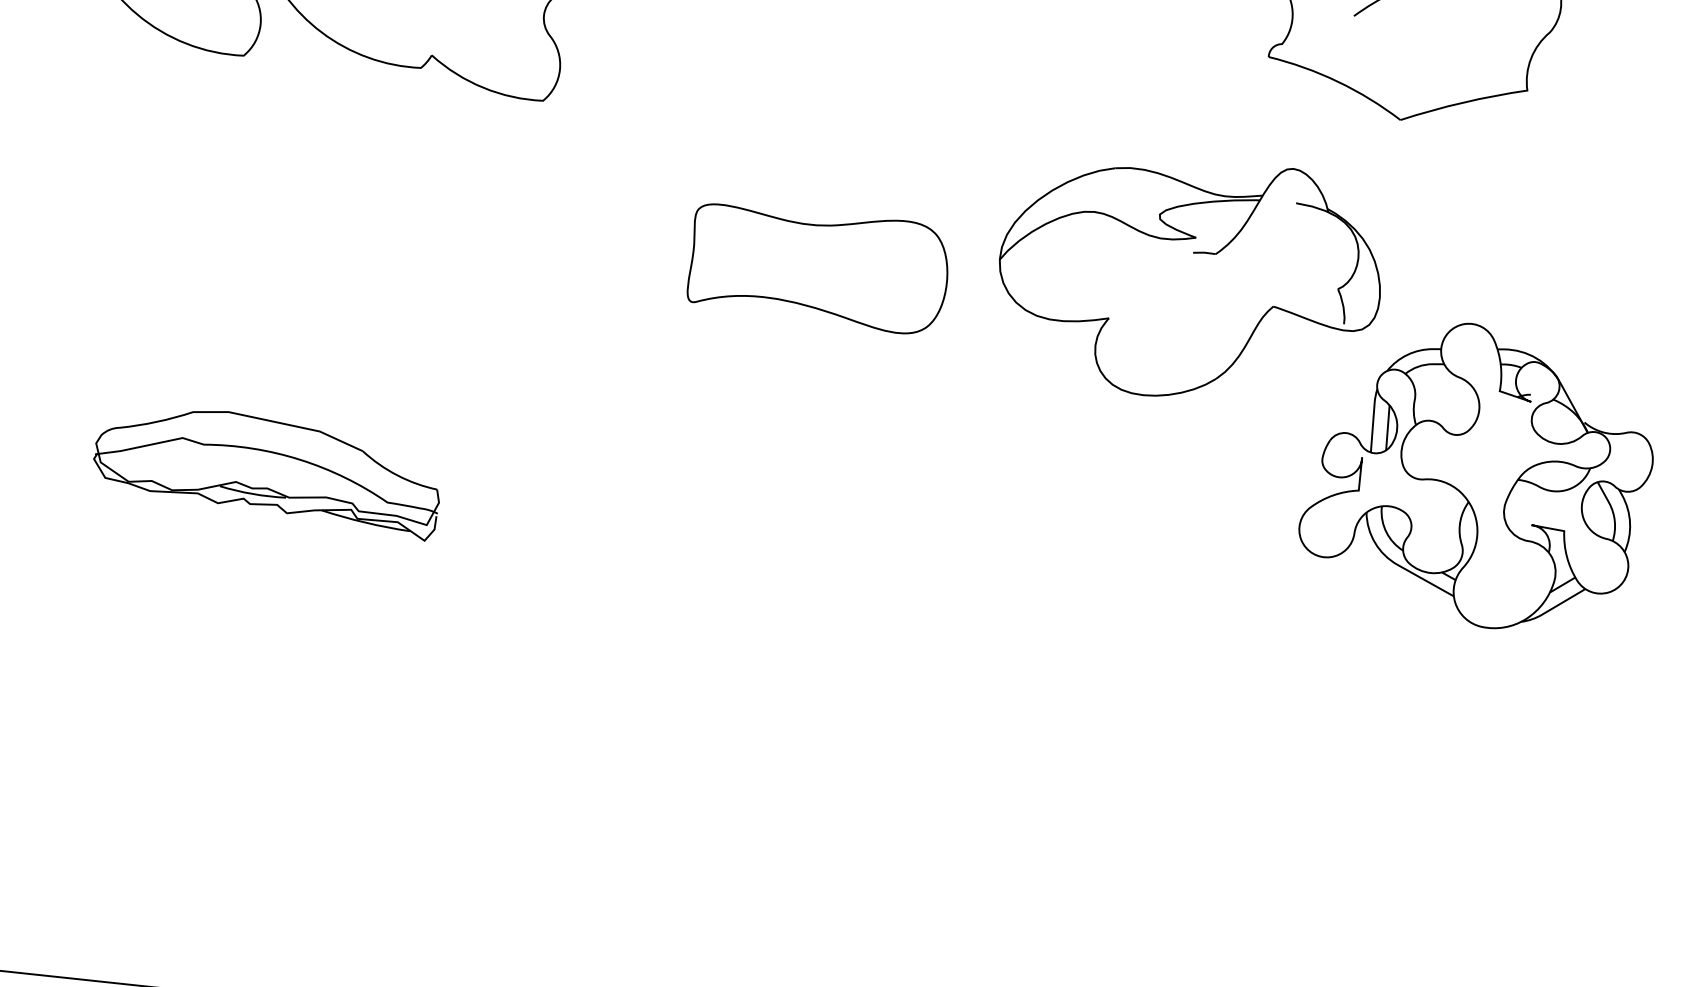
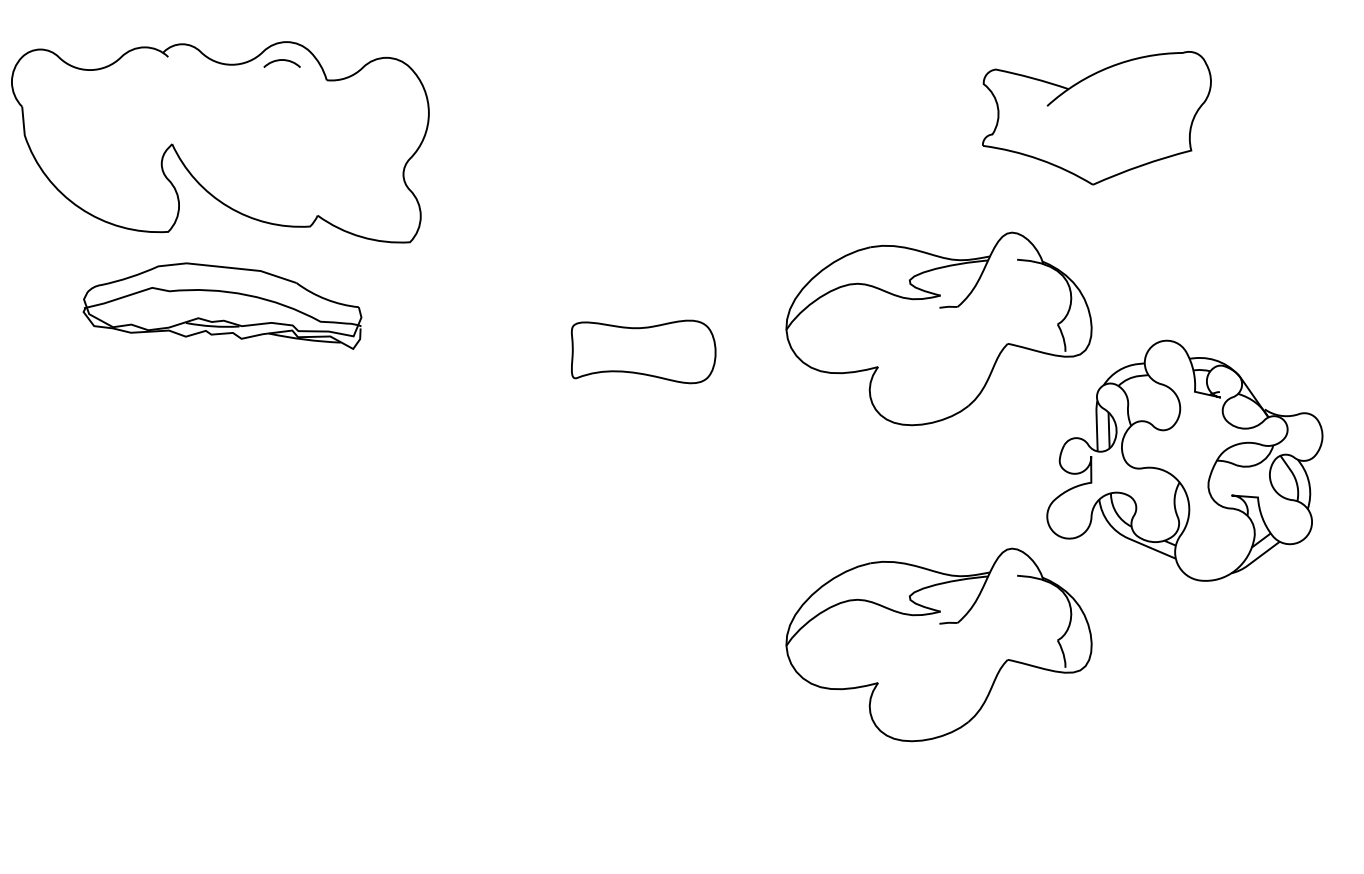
part: (819, 267) -> (643, 351), size x0.7
part: (267, 469) -> (222, 305), moved
part: (1147, 671) -> (938, 644), added

